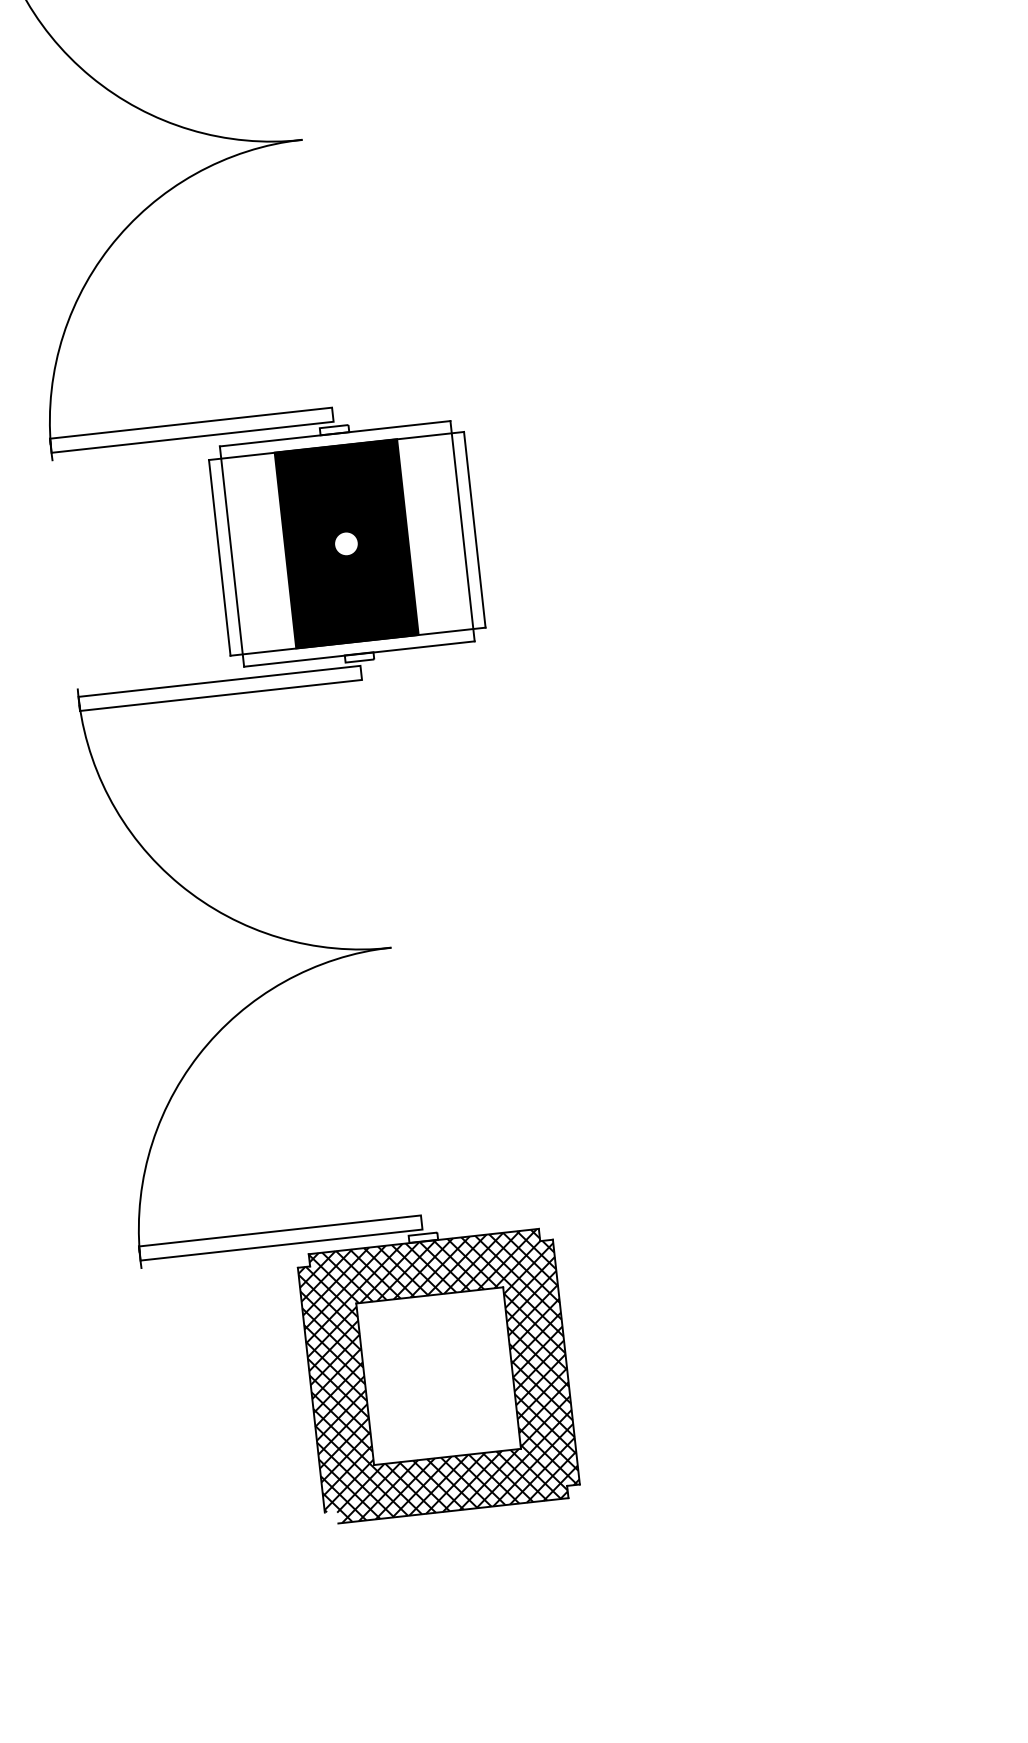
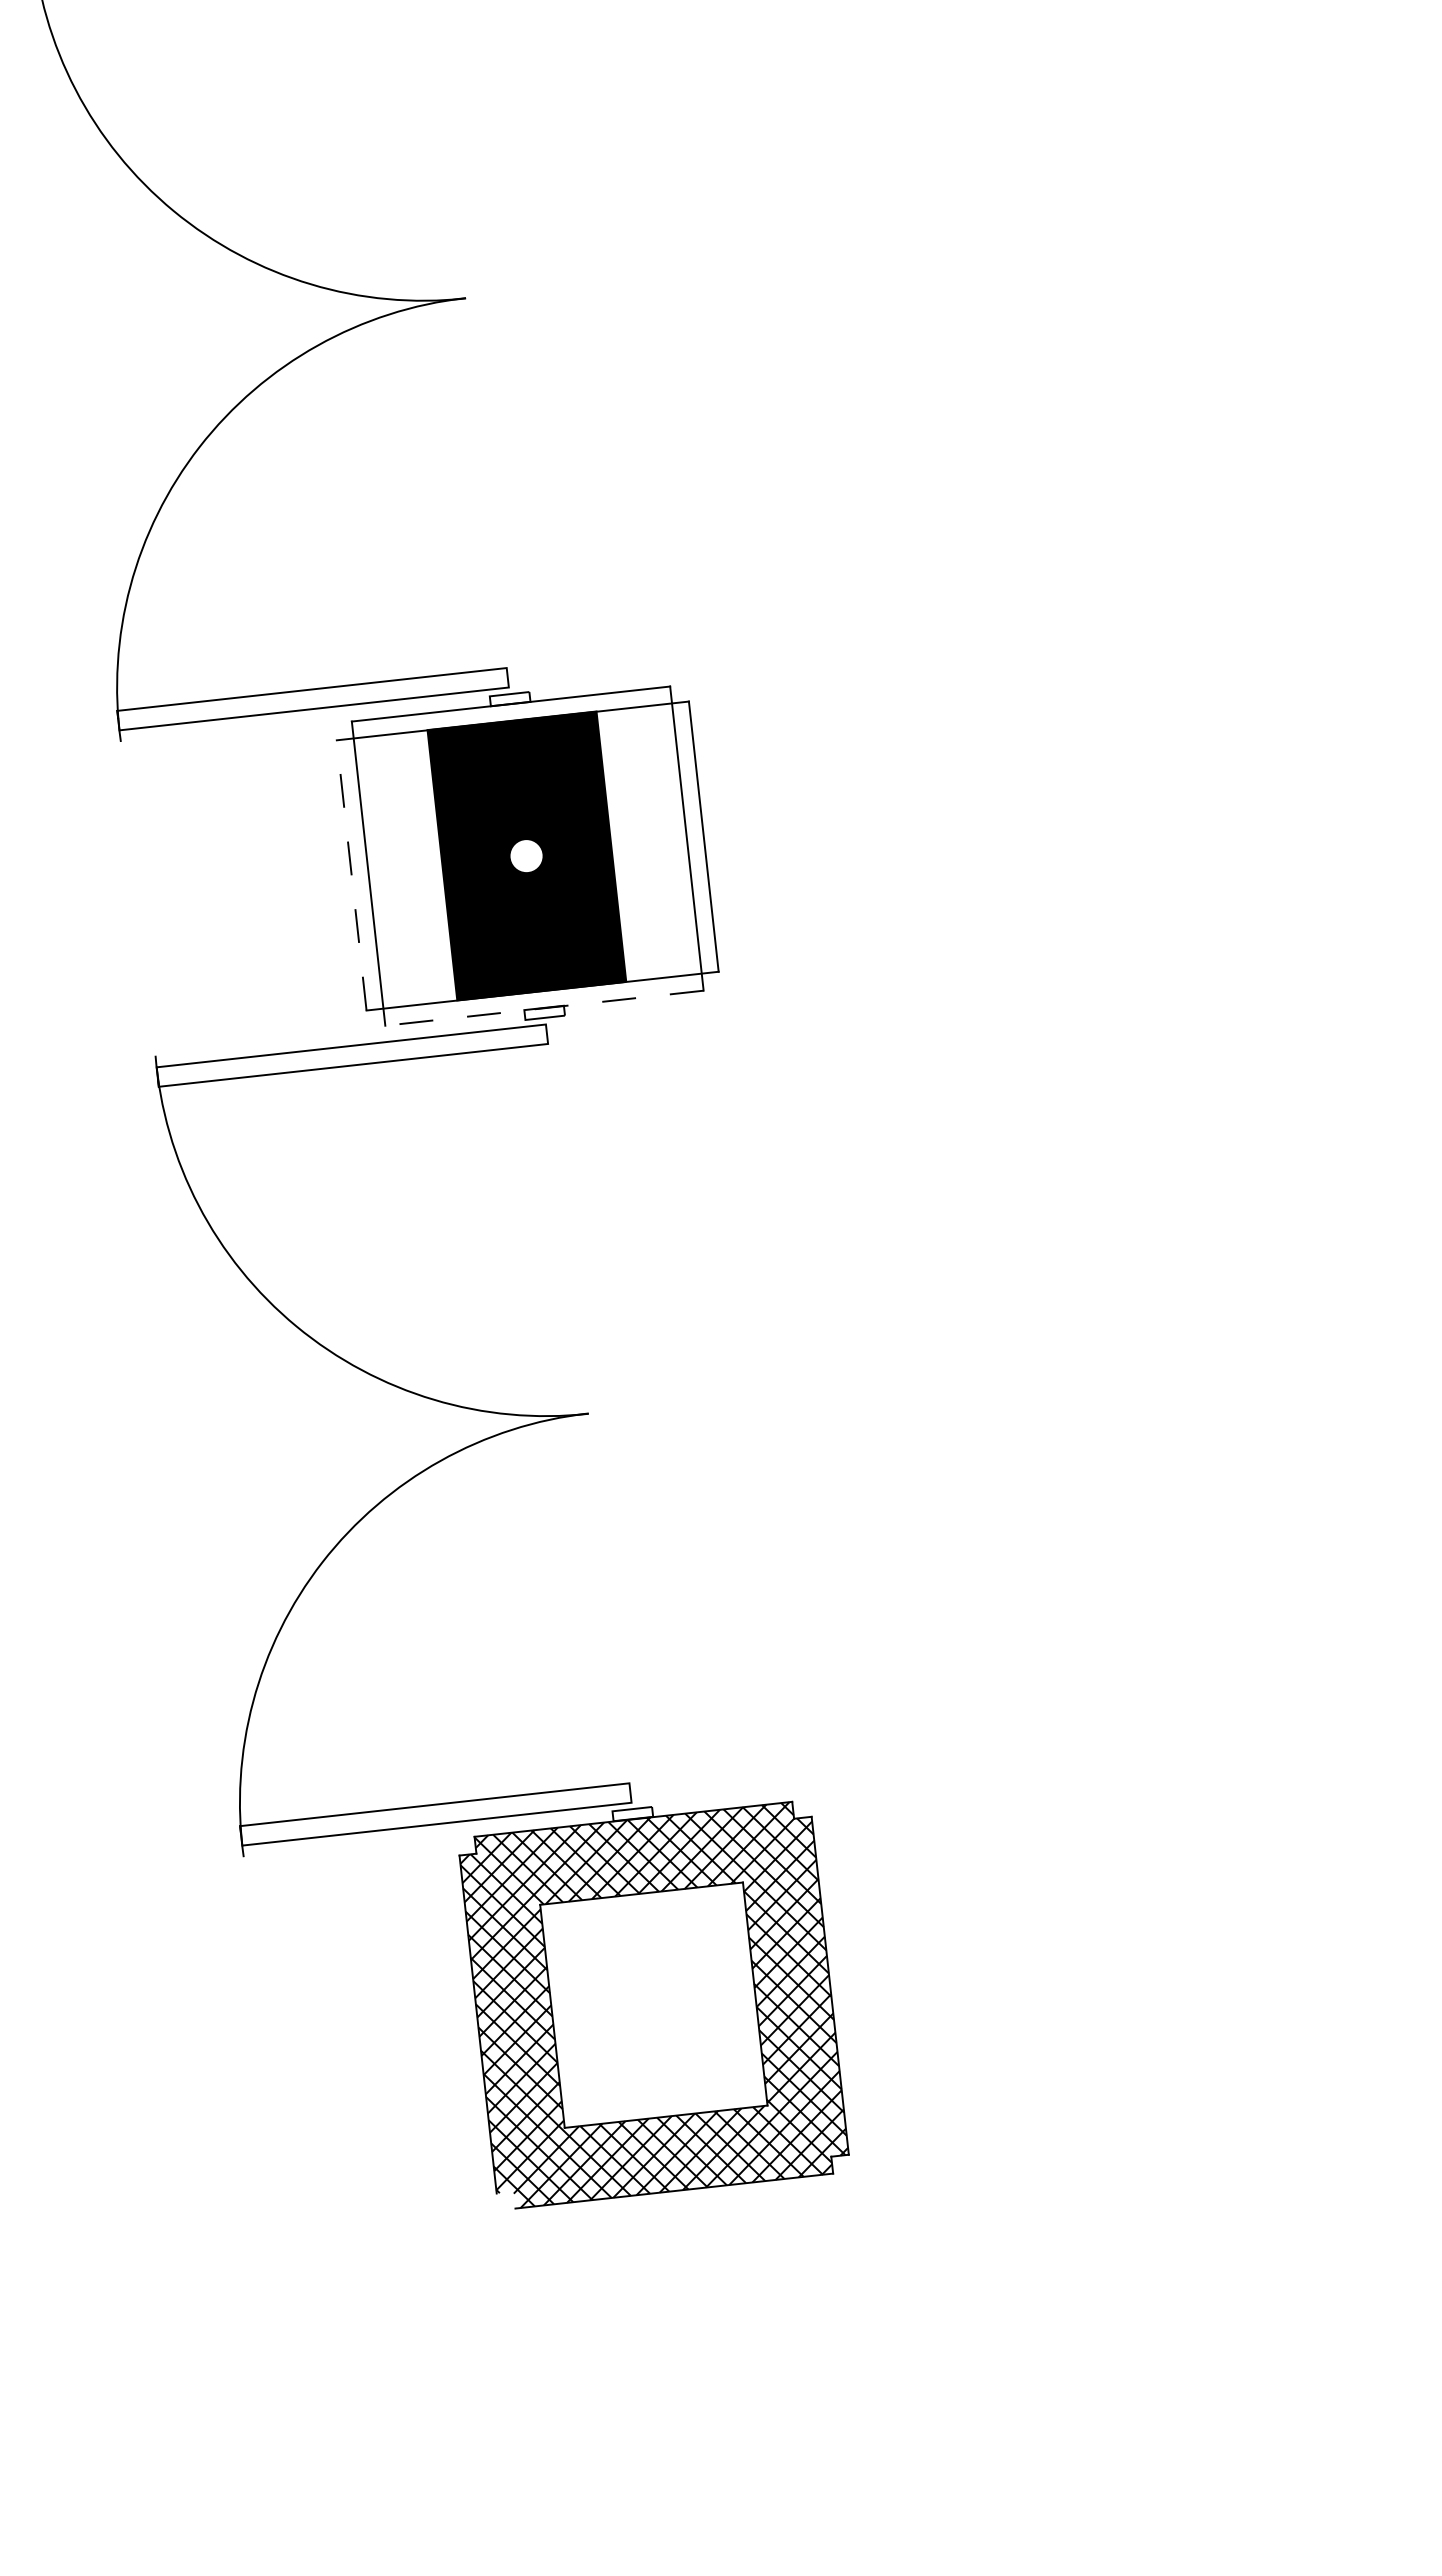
line: (219, 557) -> (351, 875), solid -> dashed
line: (358, 654) -> (543, 1008), solid -> dashed

